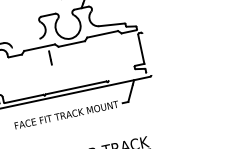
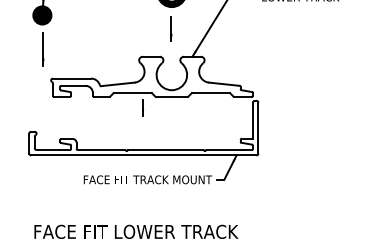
line: (25, 43) -> (117, 84), added
line: (146, 53) -> (258, 127), added
line: (126, 76) -> (228, 149), added

